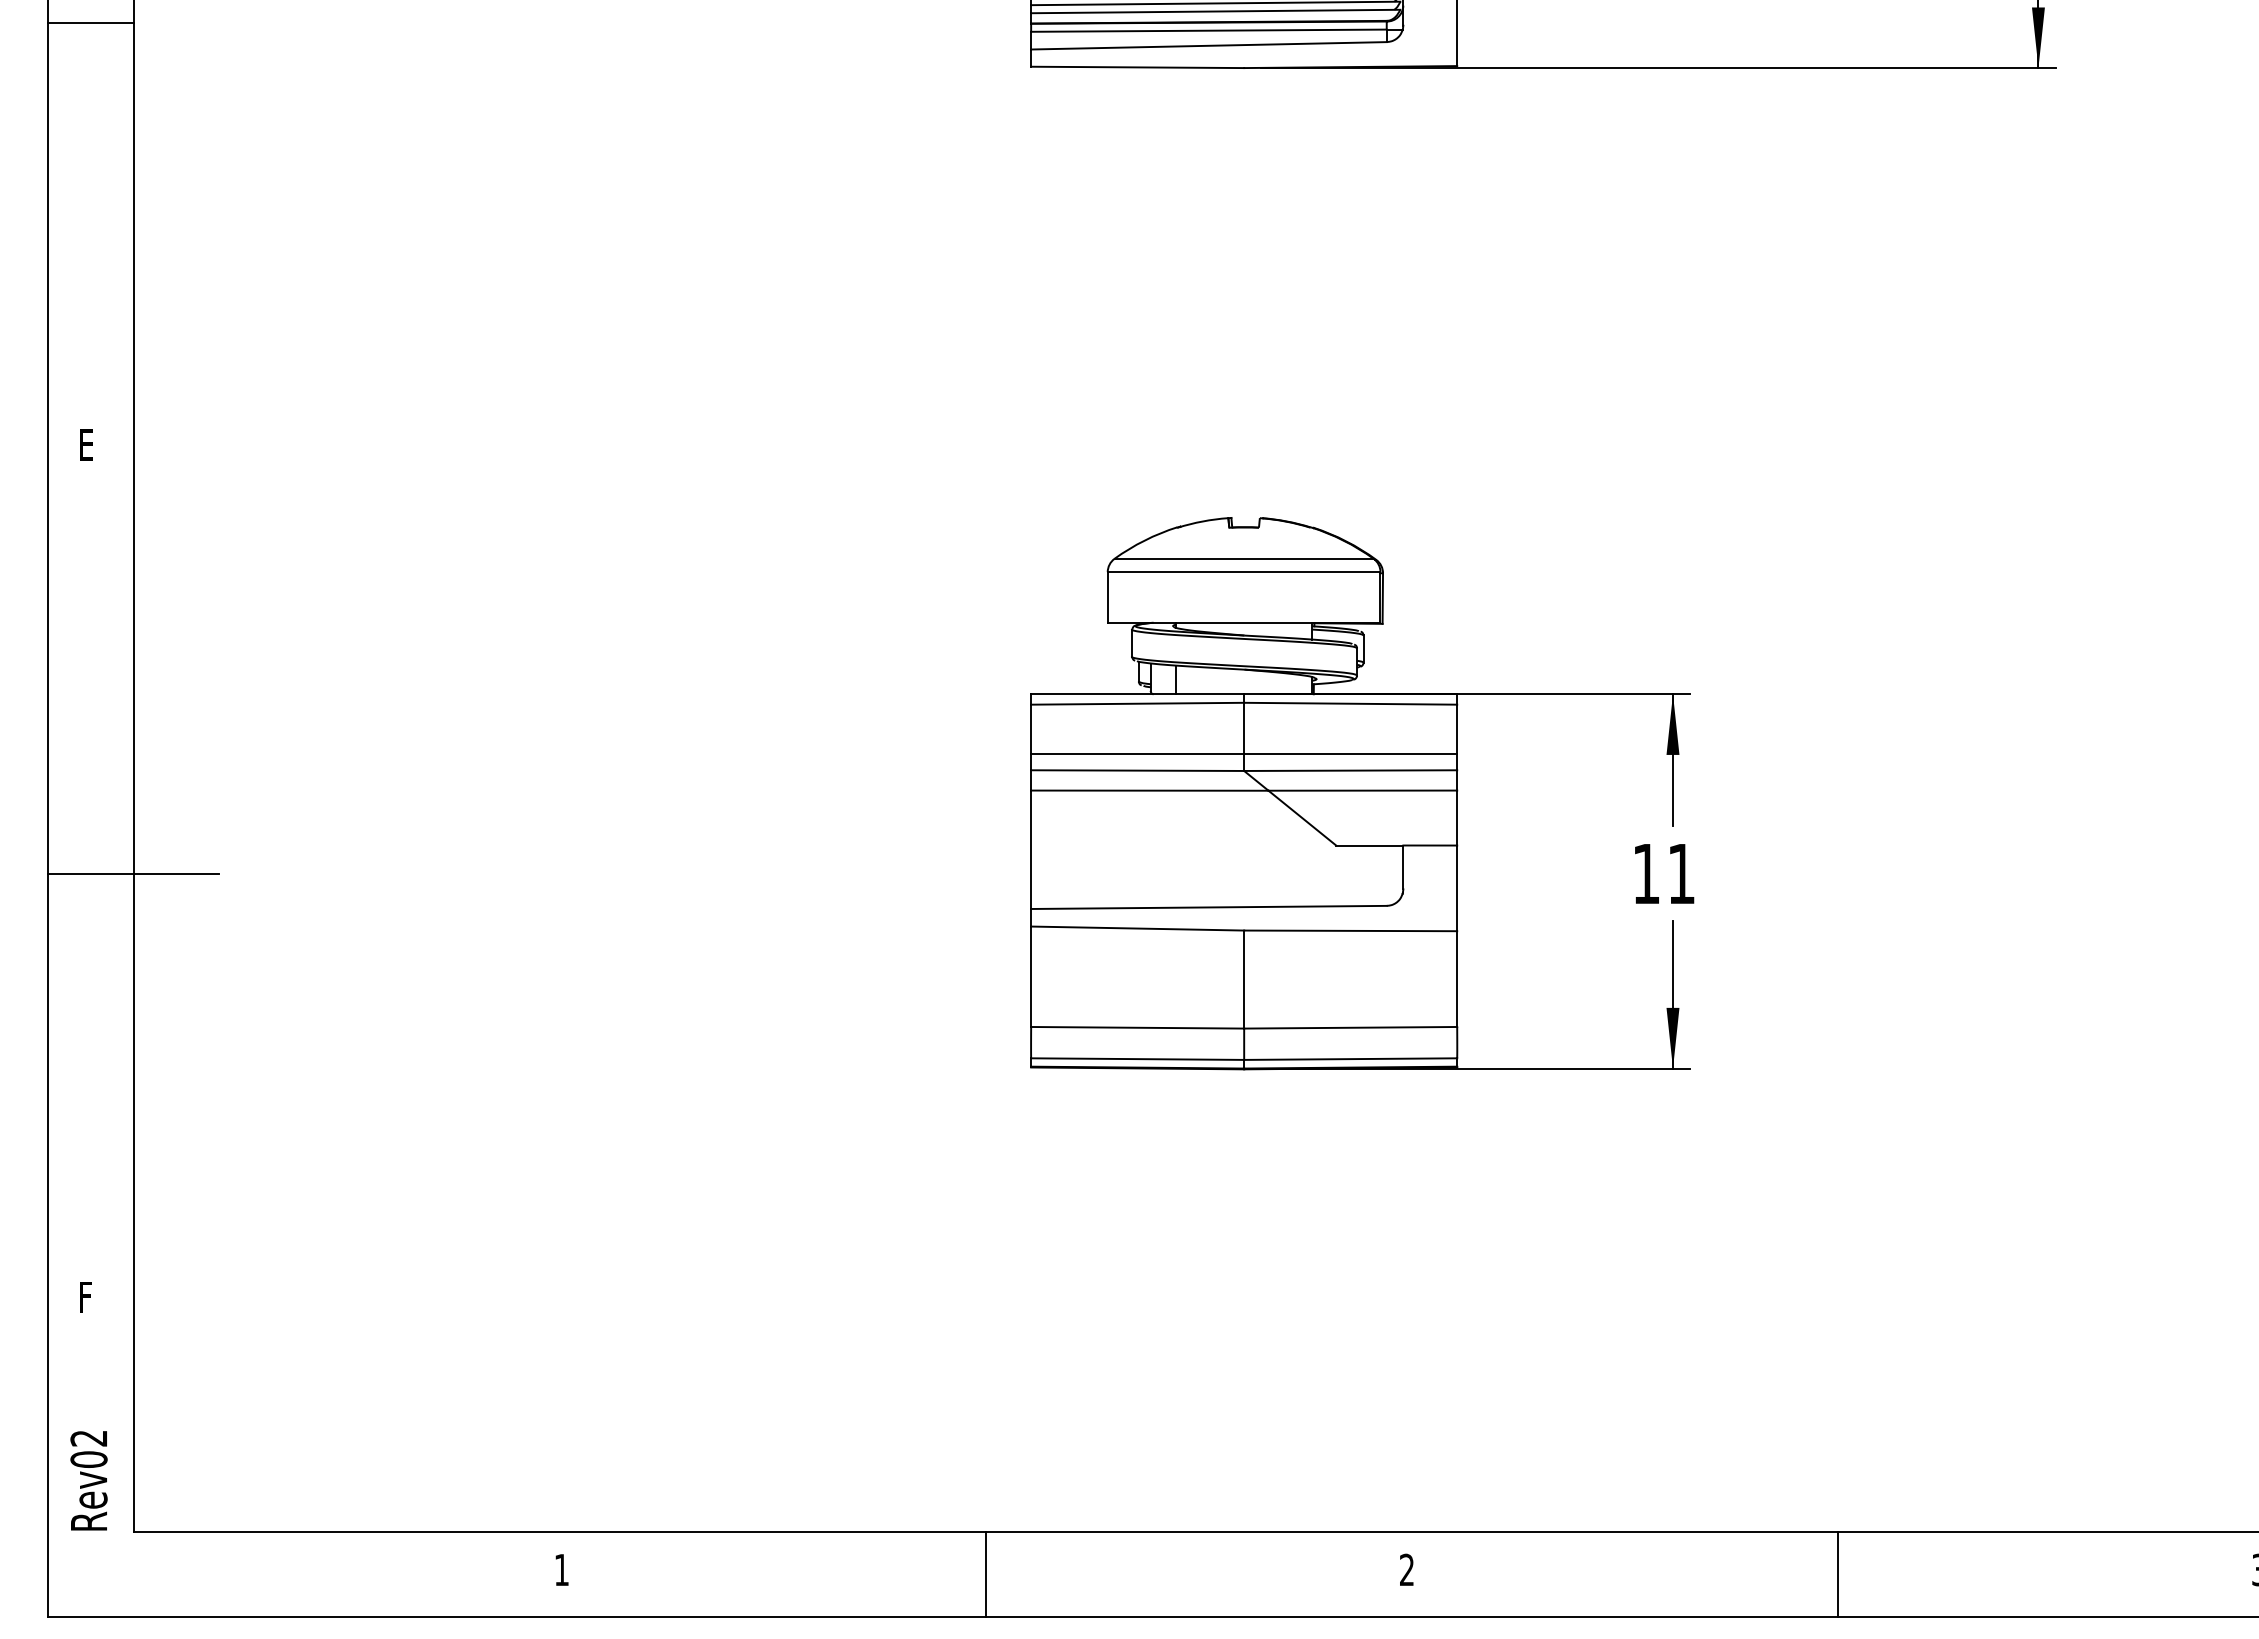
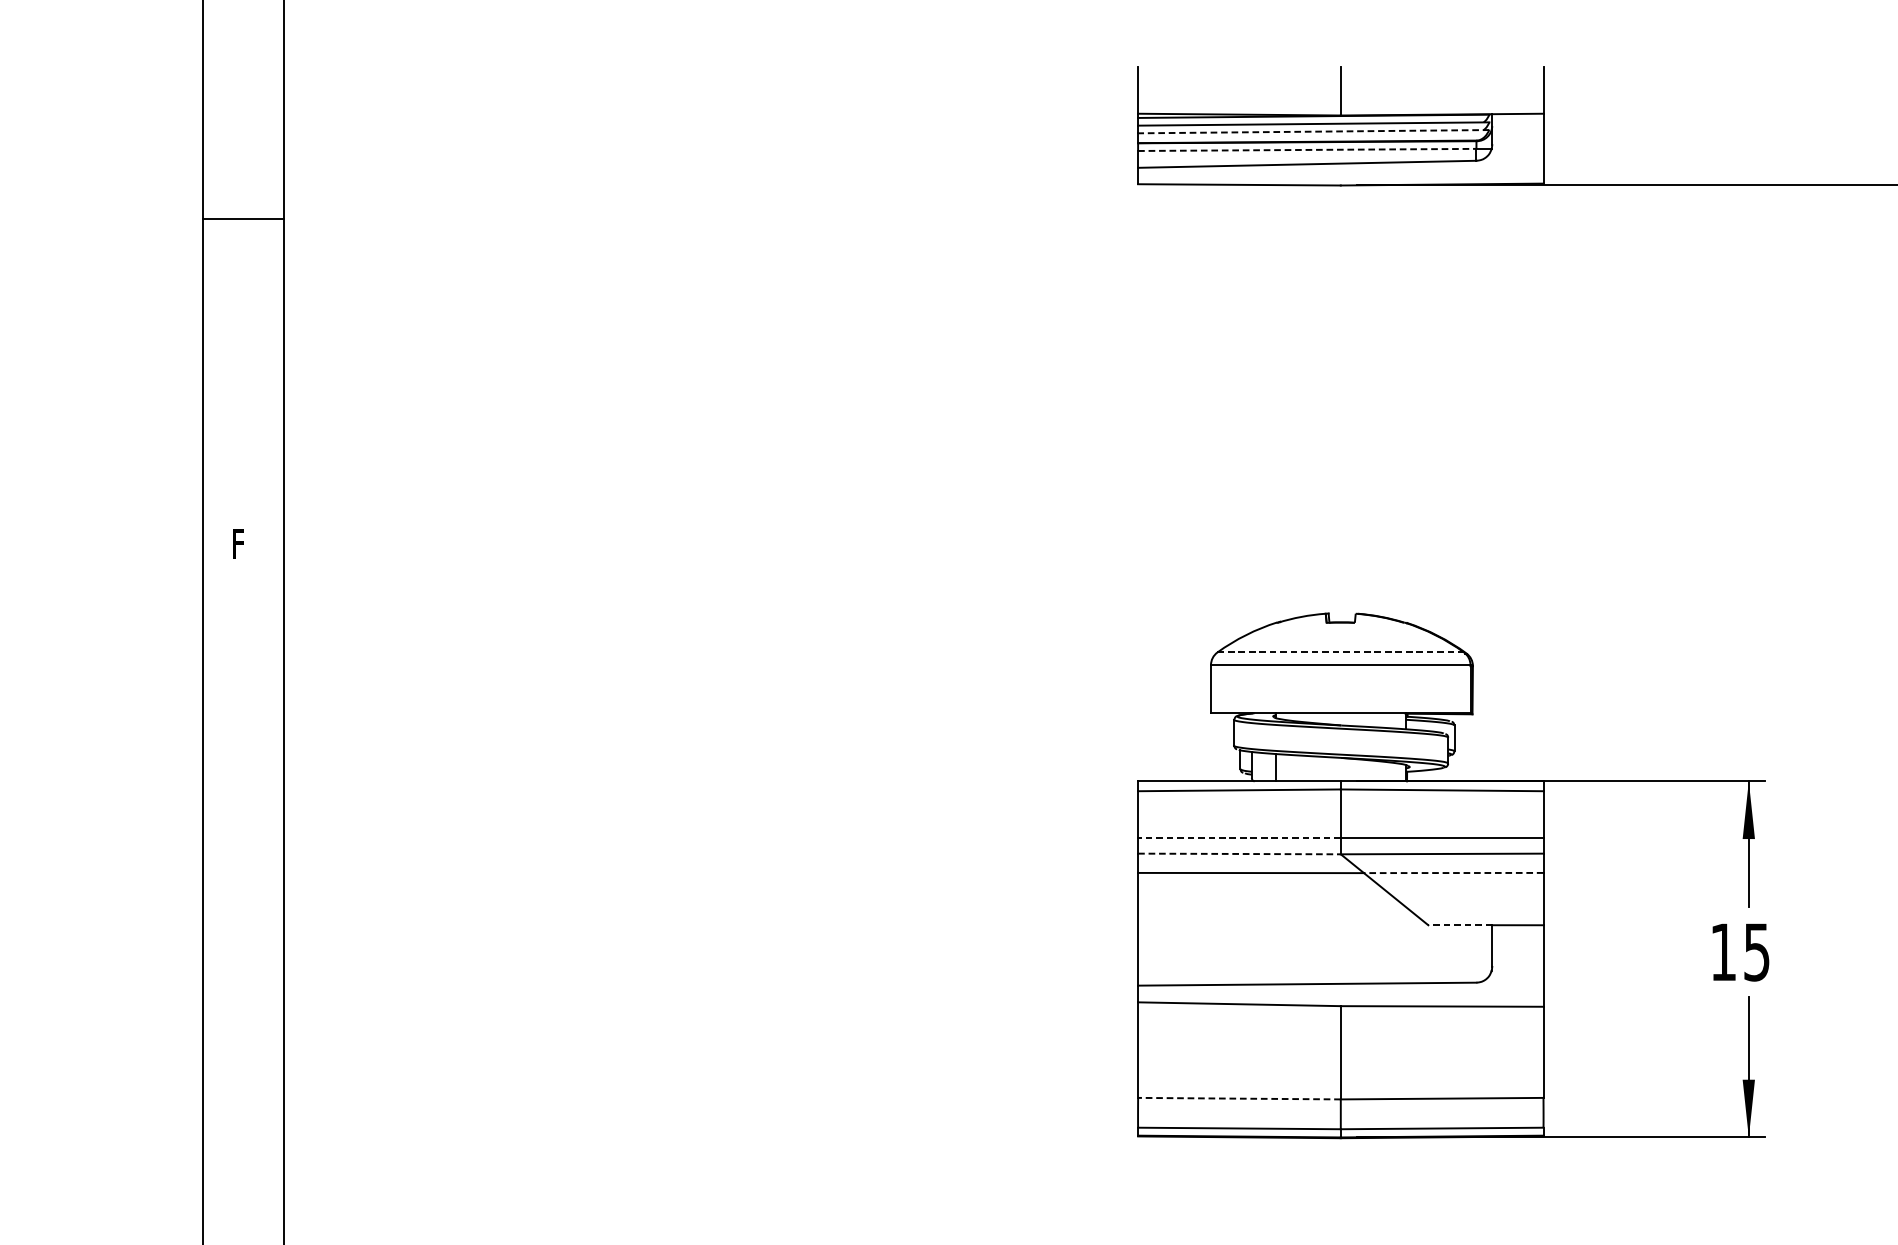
line: (1215, 11) -> (1313, 131), solid -> dashed
line: (90, 23) -> (243, 219), moved
line: (1208, 30) -> (1306, 149), solid -> dashed
text: (87, 444) -> (240, 543), E -> F
line: (1244, 558) -> (1341, 652), solid -> dashed
line: (1137, 753) -> (1239, 837), solid -> dashed
line: (1137, 770) -> (1239, 853), solid -> dashed
line: (1362, 790) -> (1453, 872), solid -> dashed
line: (1369, 845) -> (1460, 925), solid -> dashed
line: (133, 873) -> (283, 951), removed
text: (1681, 874) -> (1756, 952), 11 -> 15
line: (1137, 1027) -> (1239, 1098), solid -> dashed

